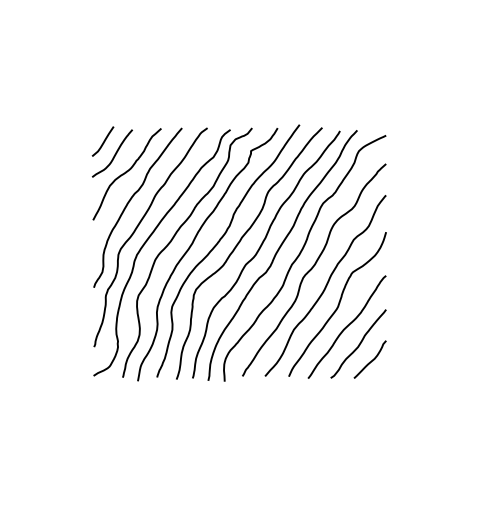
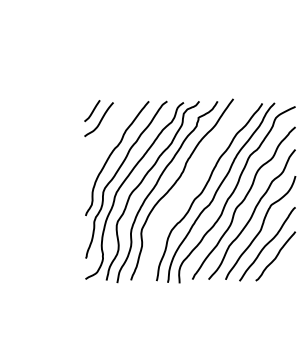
curve: (126, 173) -> (109, 133), removed
curve: (237, 246) -> (188, 186), removed
curve: (369, 361) -> (283, 268), removed

